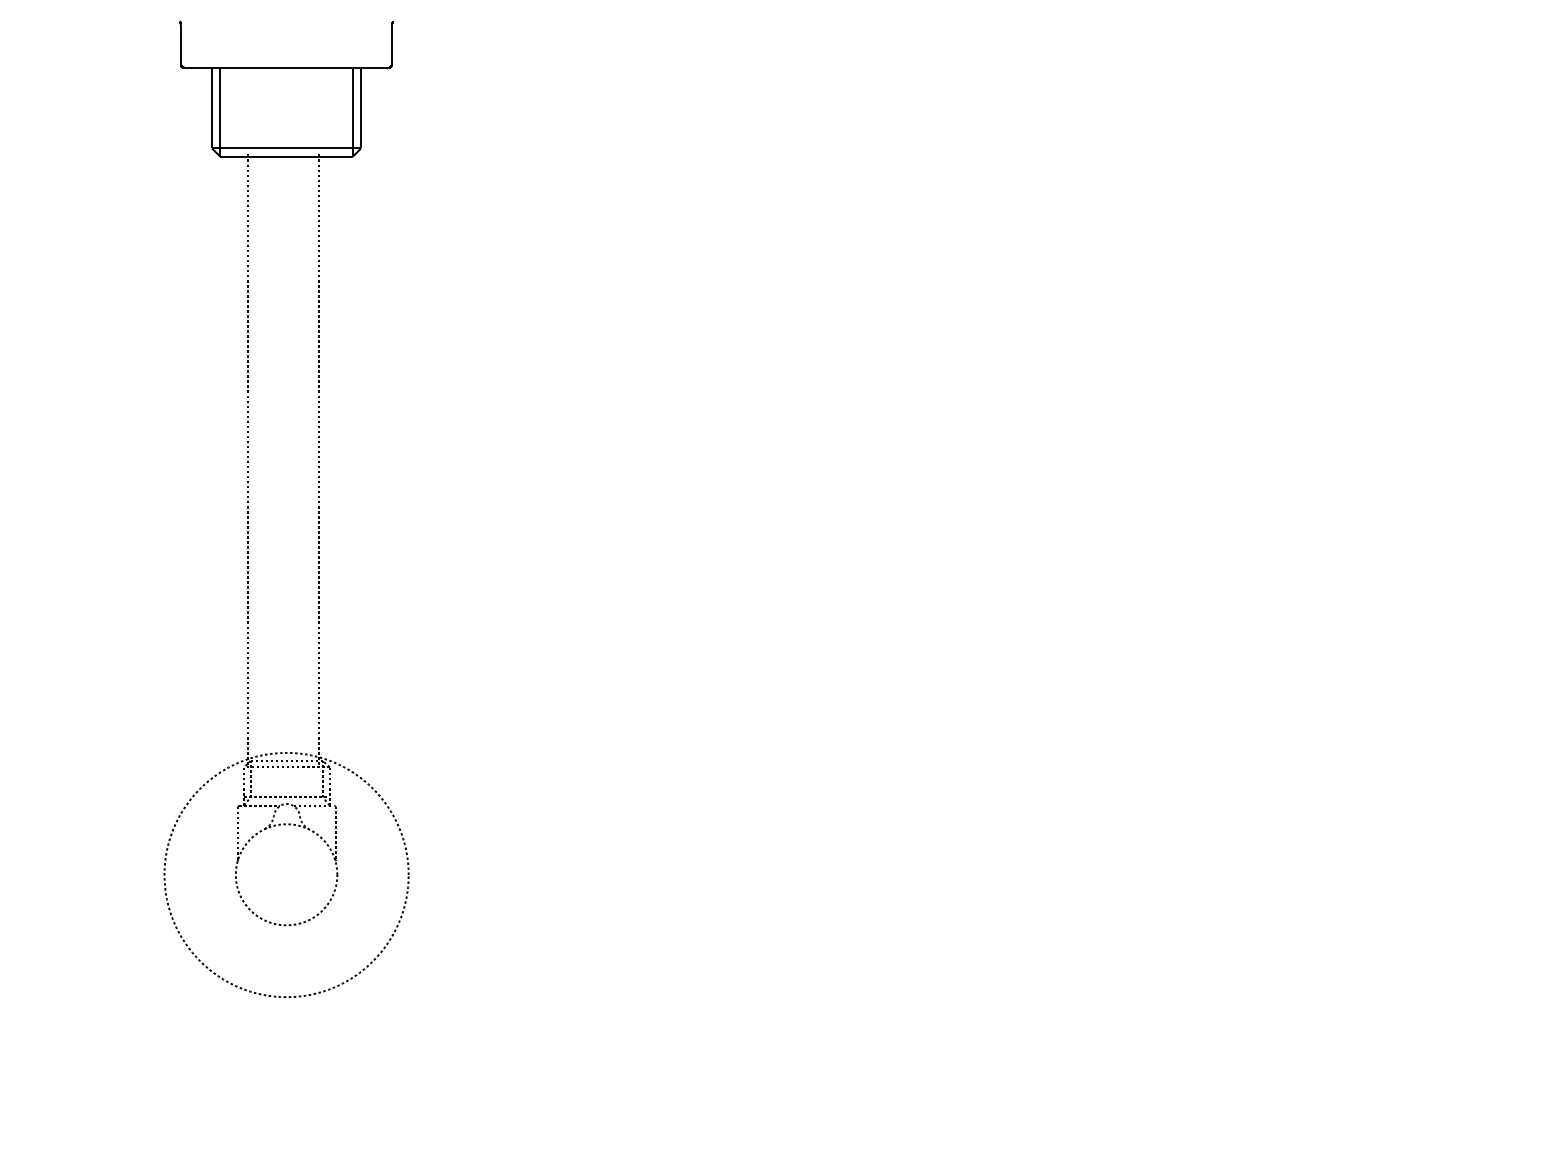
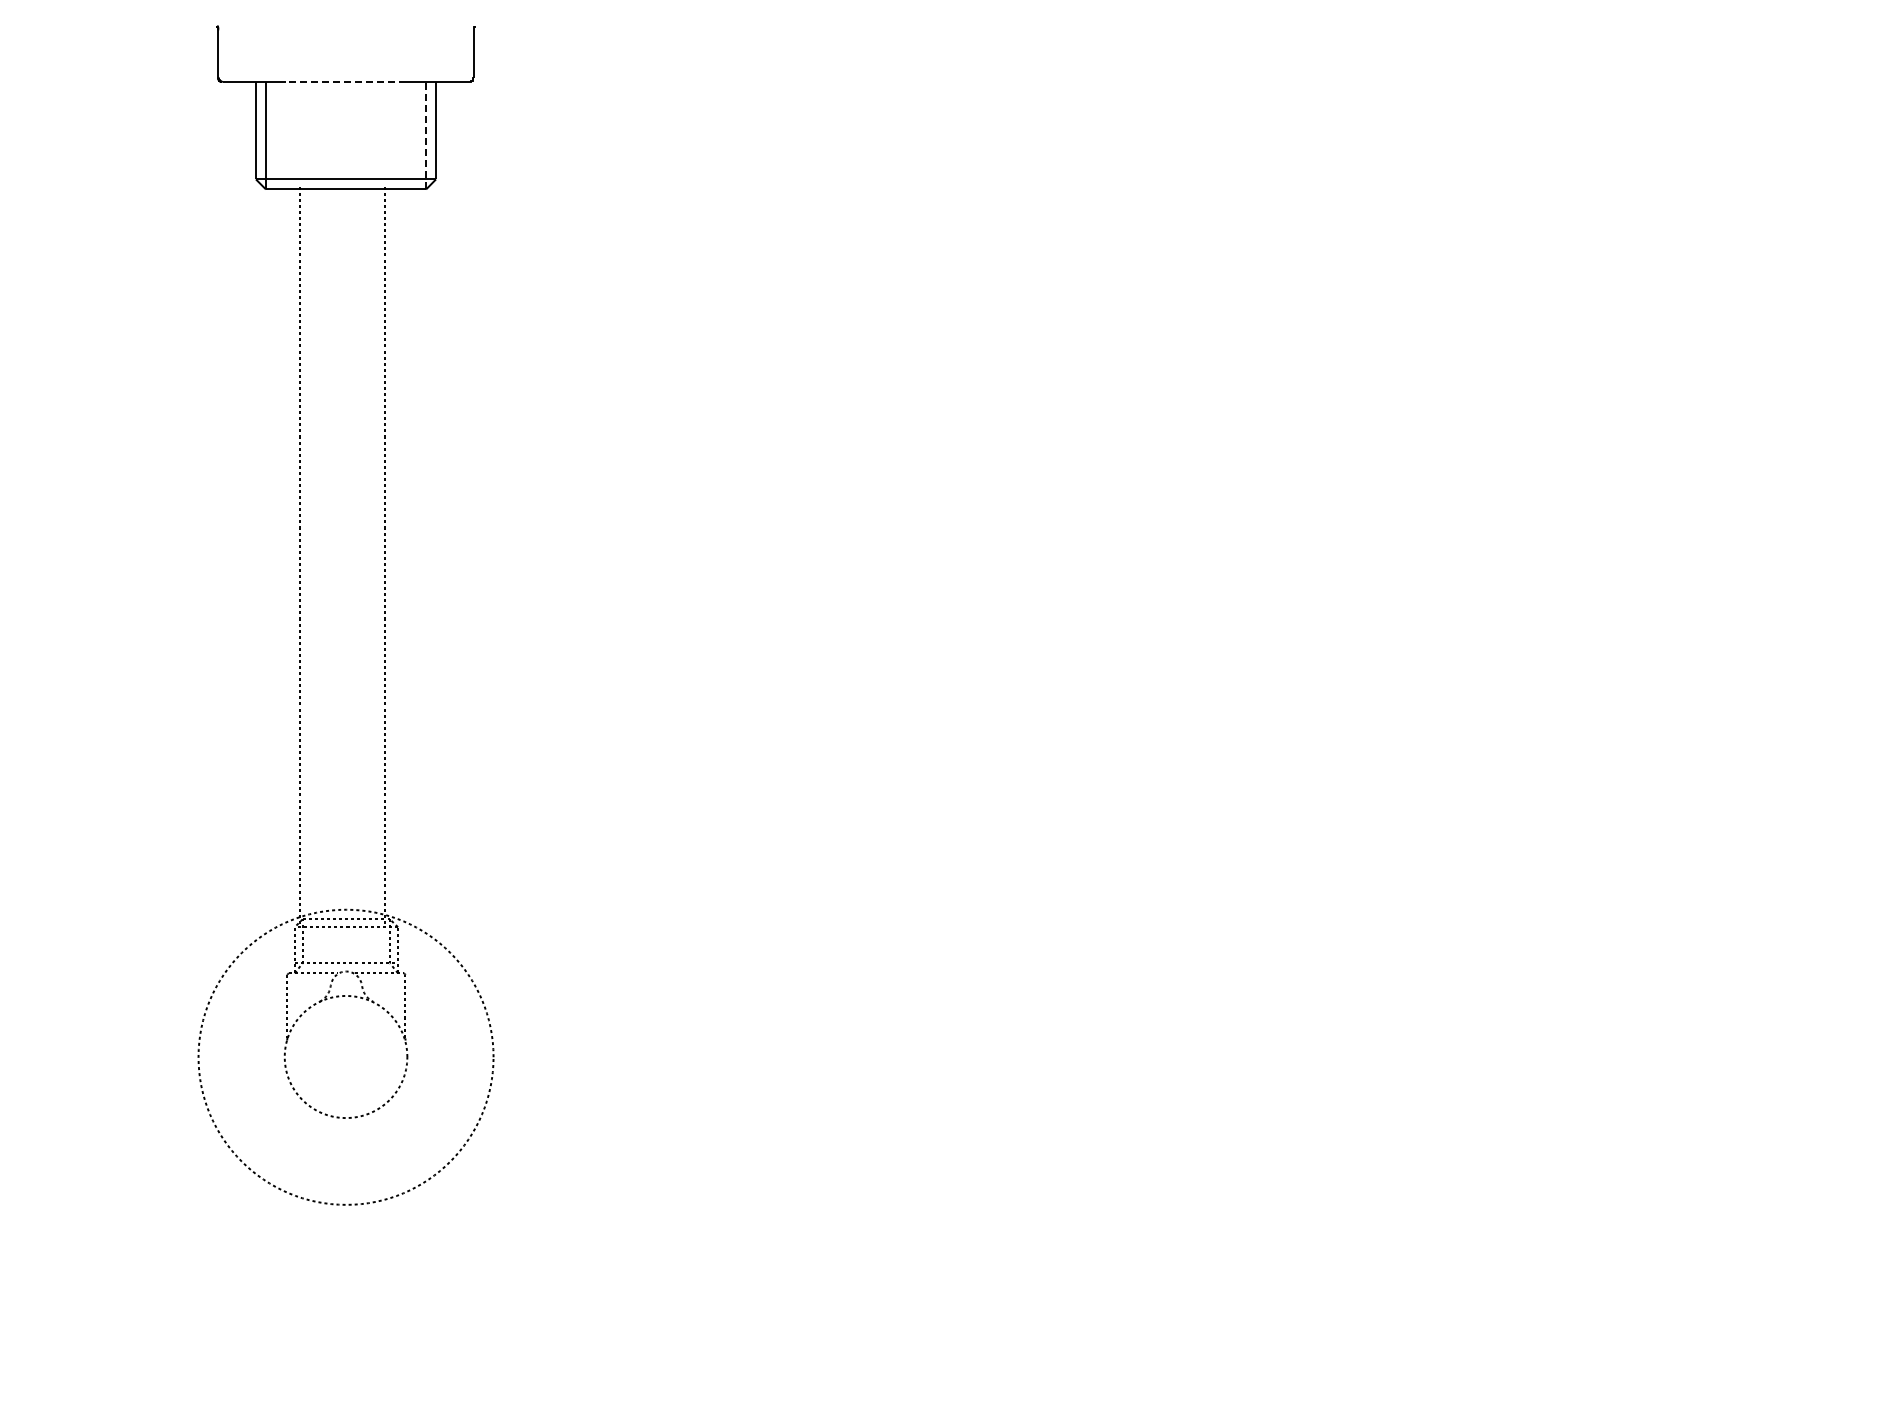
line: (286, 67) -> (345, 81), solid -> dashed
line: (353, 112) -> (426, 135), solid -> dashed

